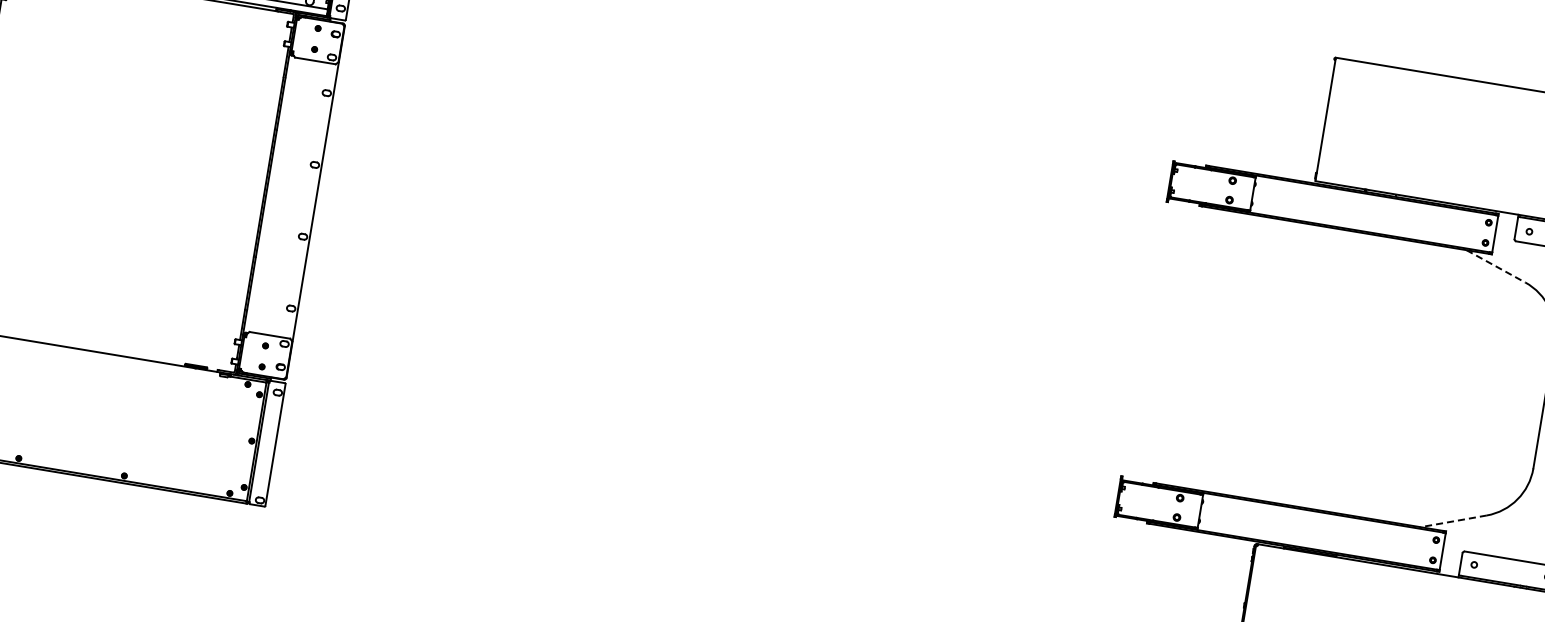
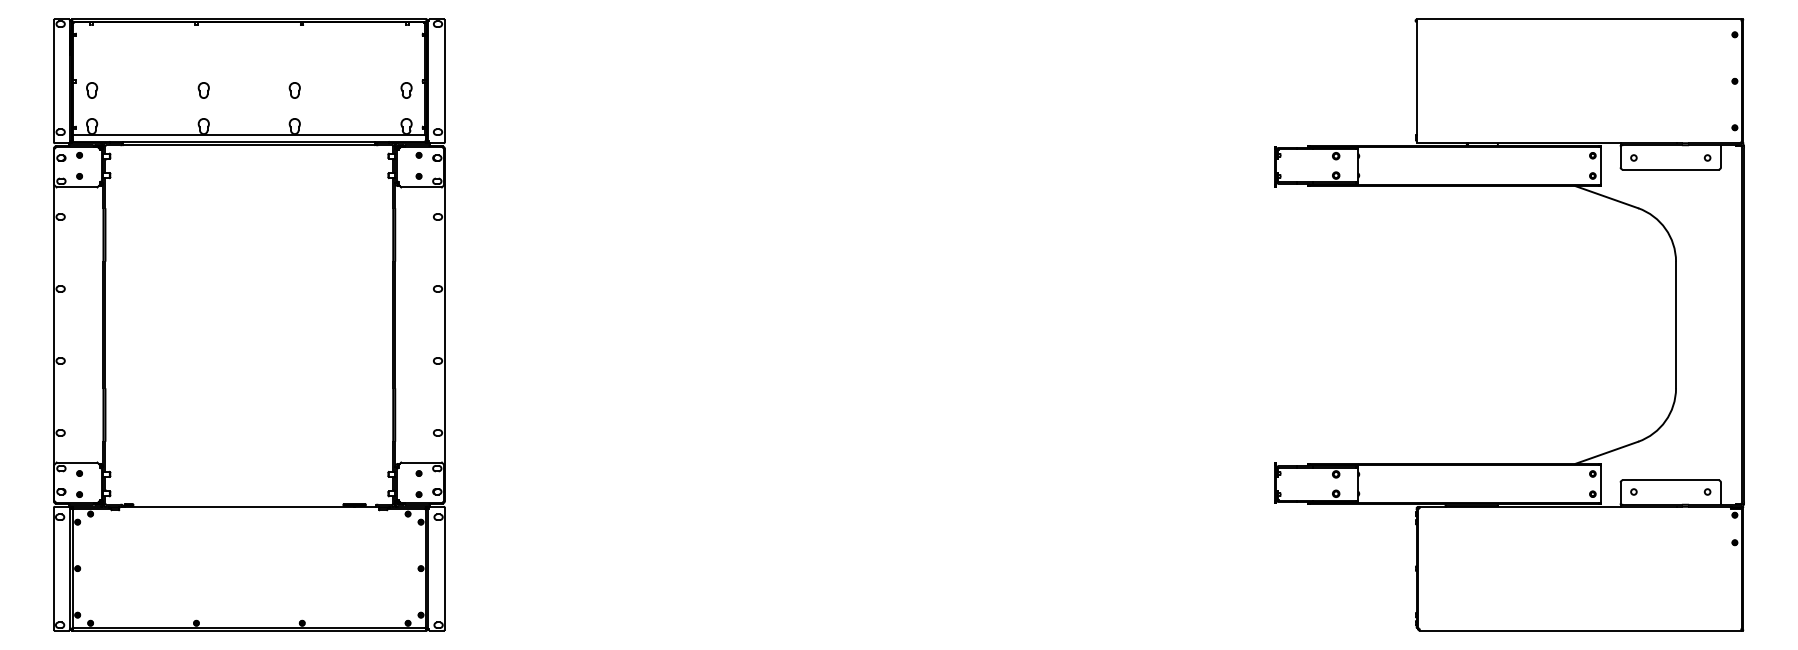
line: (1496, 266) -> (1607, 197), dashed -> solid
line: (1453, 520) -> (1606, 452), dashed -> solid

